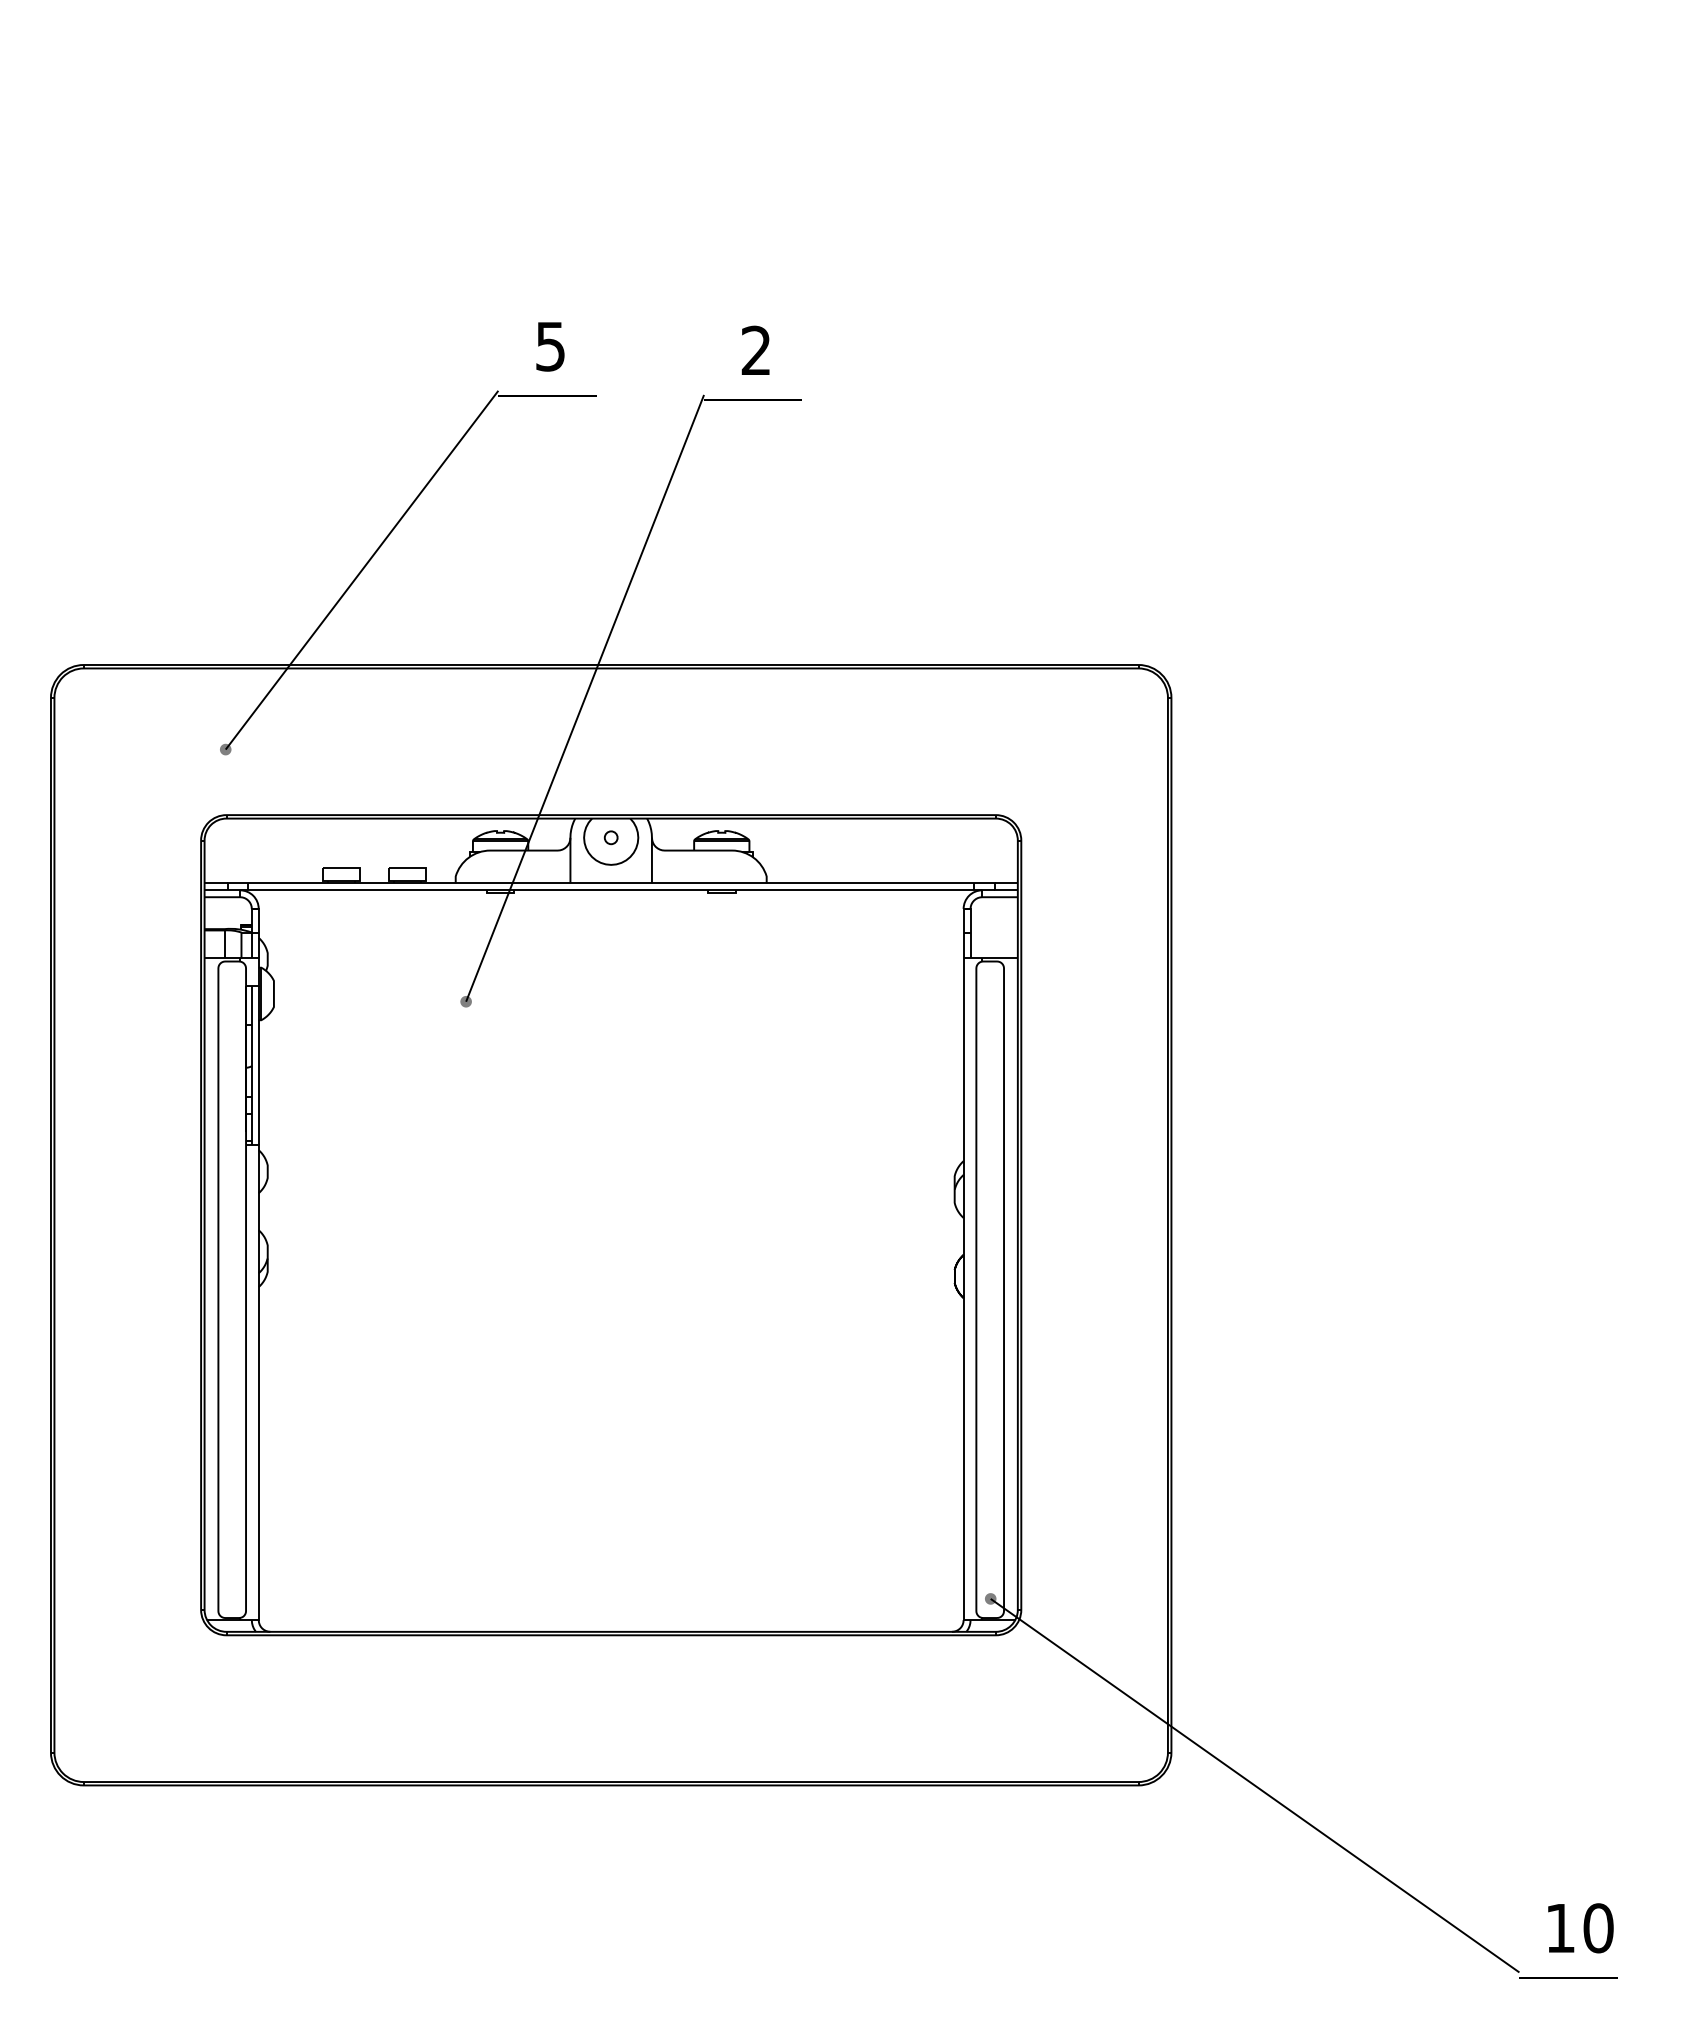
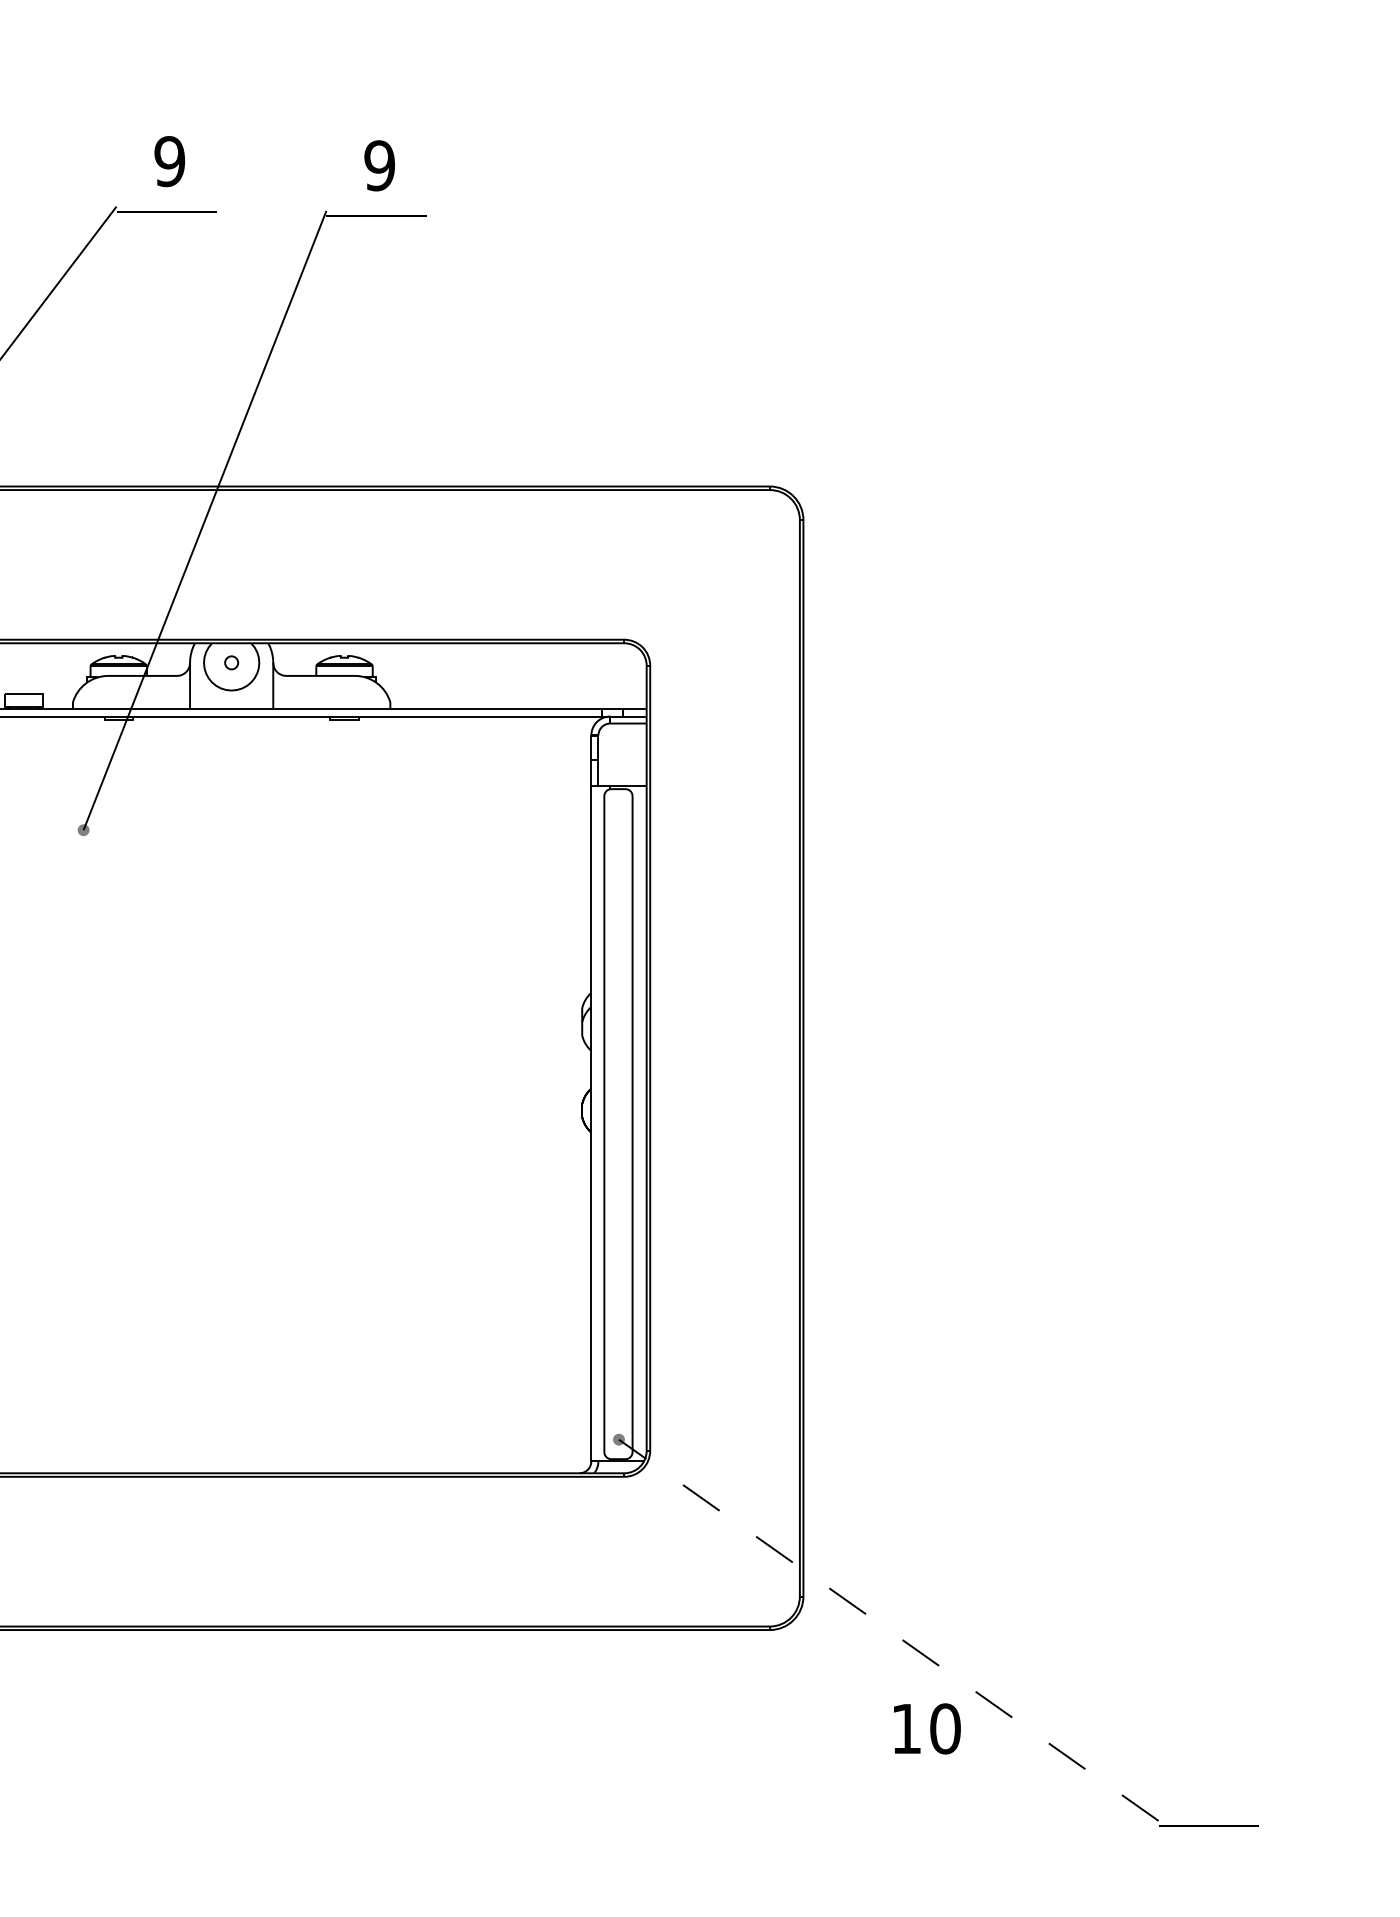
text: (550, 346) -> (169, 161), 5 -> 9
text: (756, 350) -> (379, 165), 2 -> 9
line: (1255, 1785) -> (889, 1630), solid -> dashed
text: (1580, 1928) -> (926, 1729), moved

